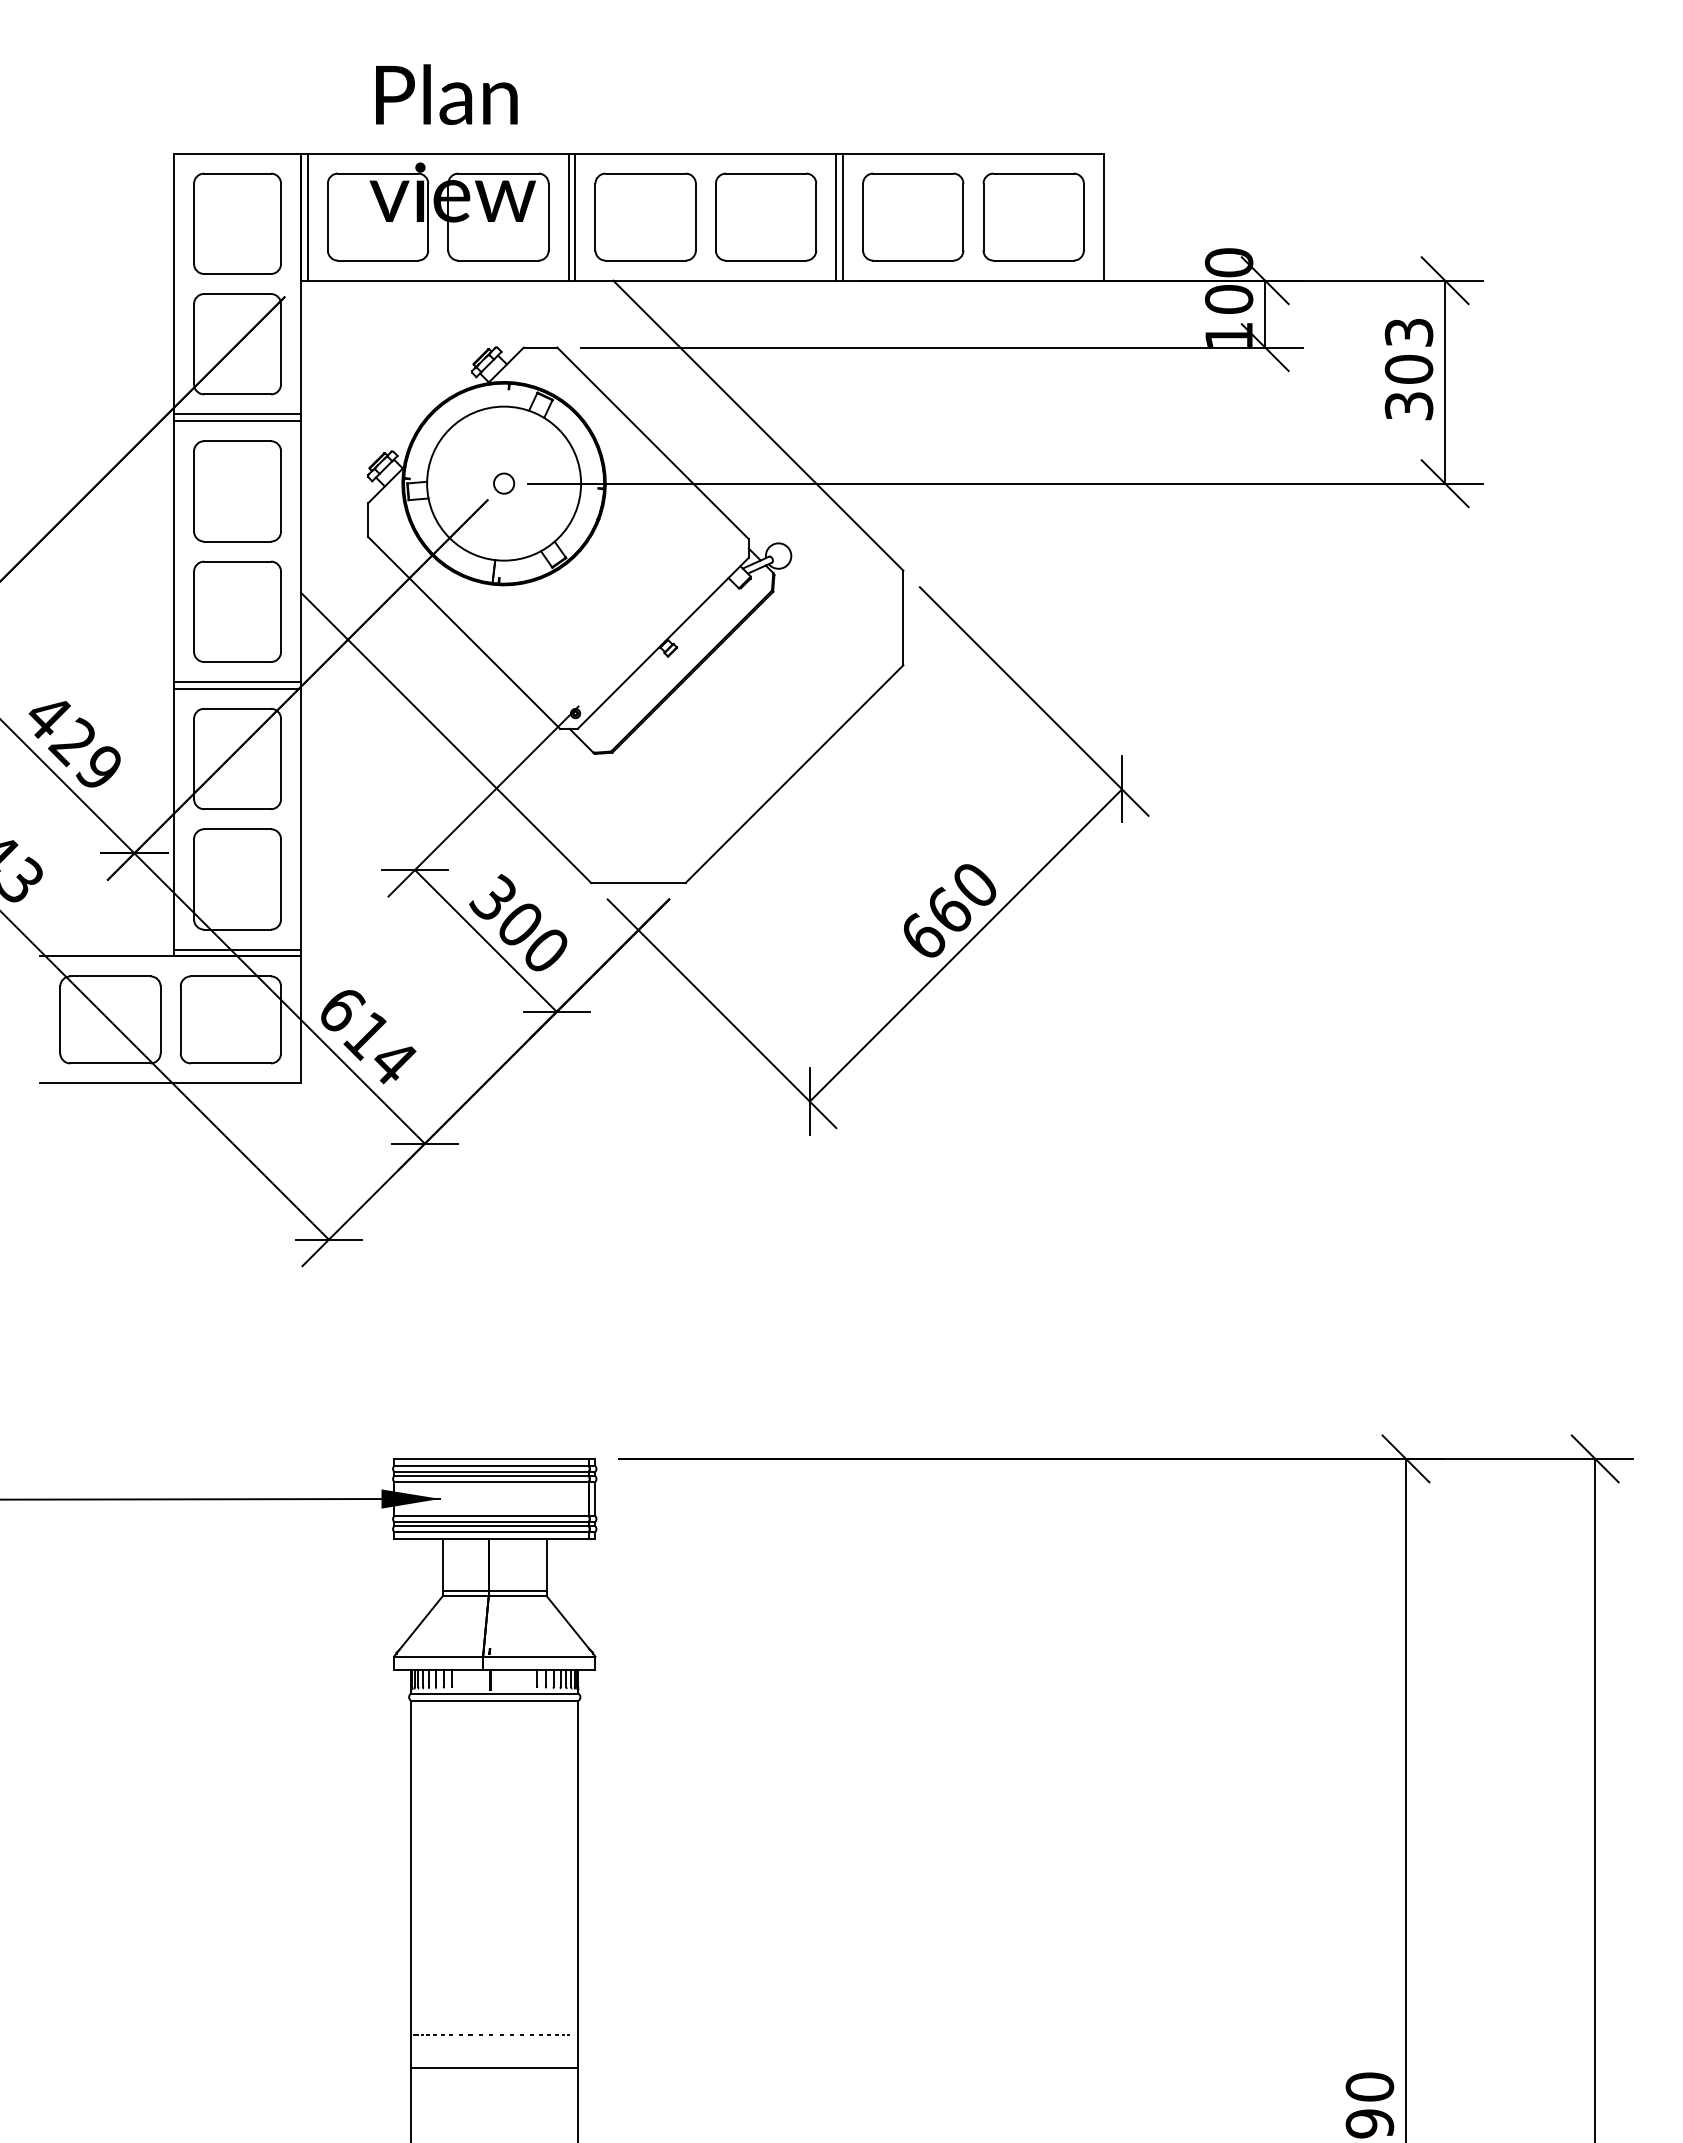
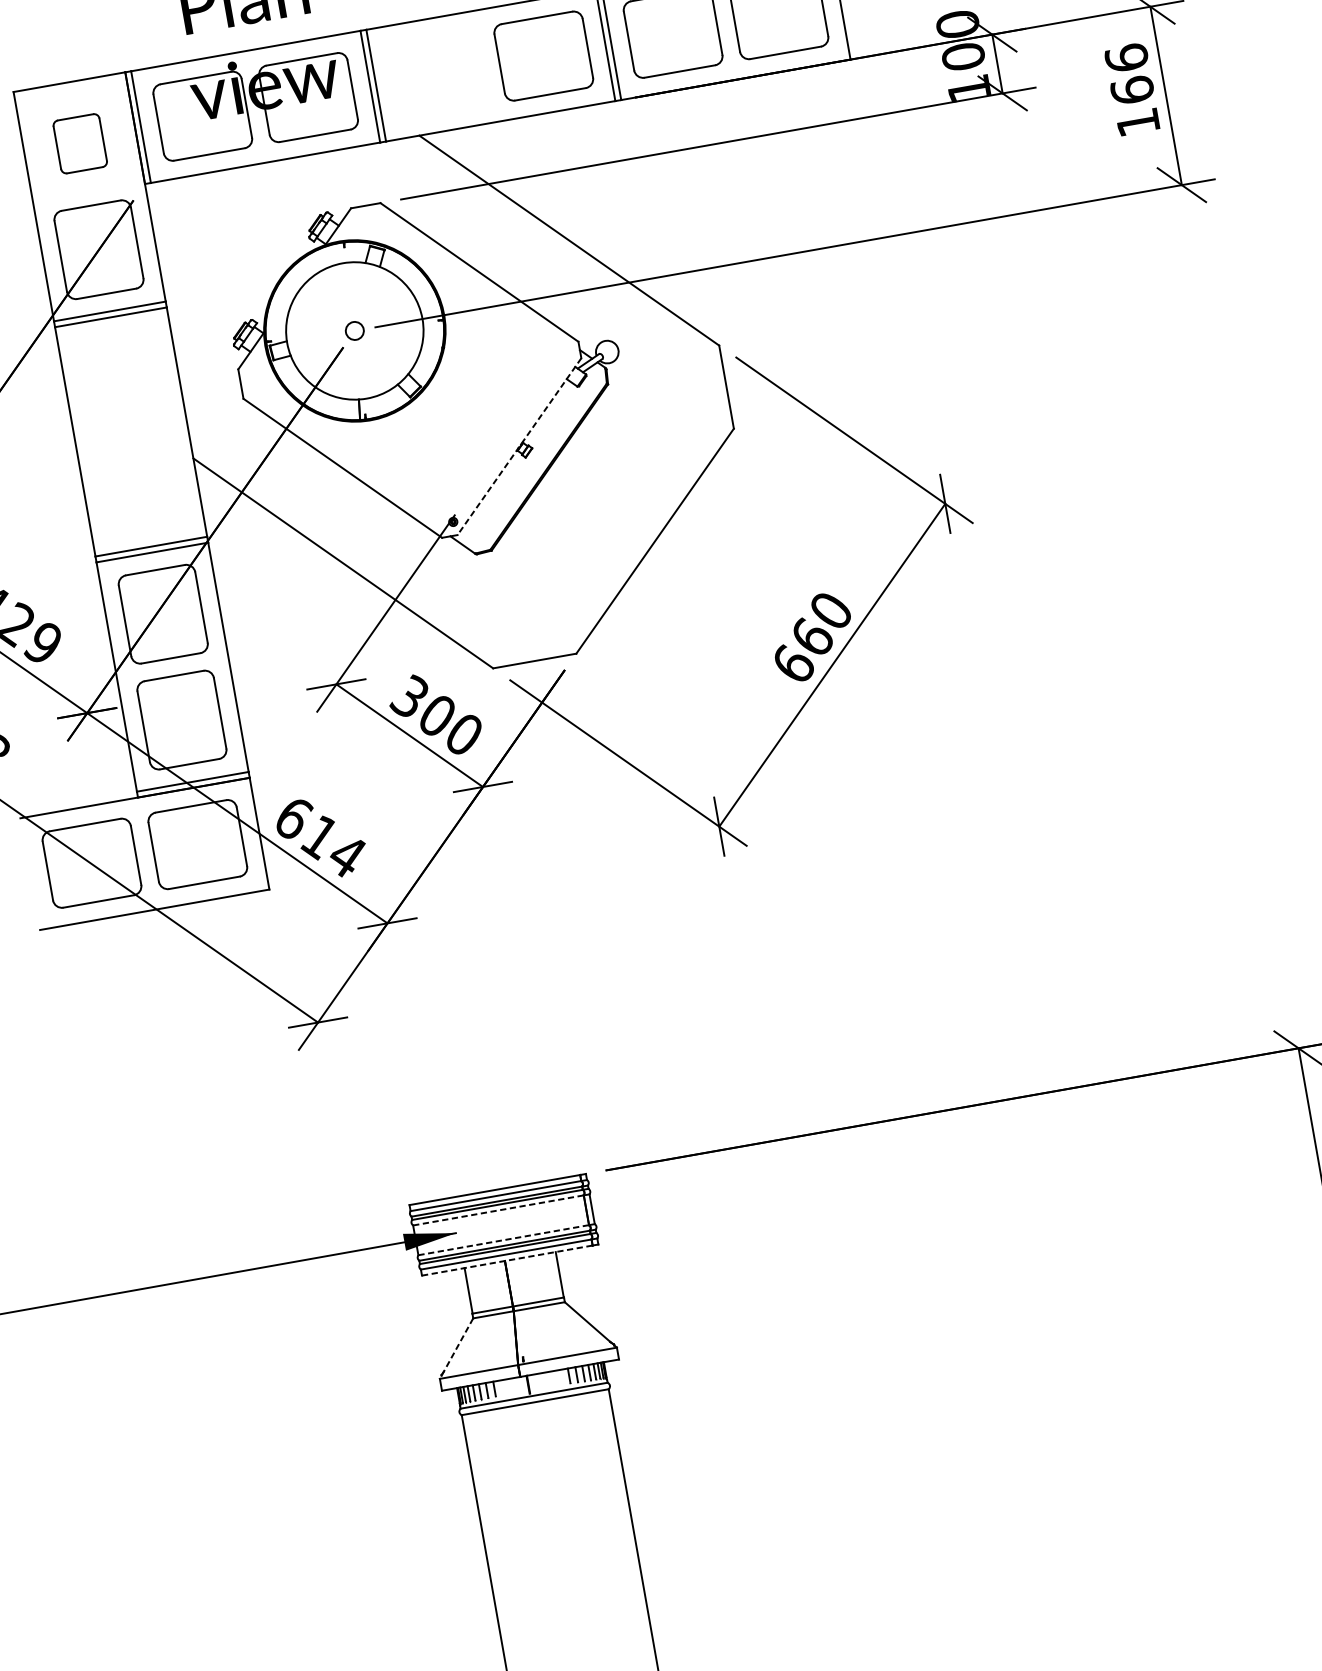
part: (645, 216) -> (437, 74), removed
part: (237, 223) -> (80, 143), size x0.6
text: (1408, 368) -> (1131, 89), 303 -> 166
part: (237, 491) -> (121, 379), removed
part: (237, 611) -> (140, 484), removed
line: (663, 643) -> (519, 446), solid -> dashed
line: (491, 1482) -> (498, 1210), solid -> dashed
line: (491, 1515) -> (503, 1239), solid -> dashed
line: (491, 1539) -> (507, 1260), solid -> dashed
line: (418, 1626) -> (456, 1348), solid -> dashed

